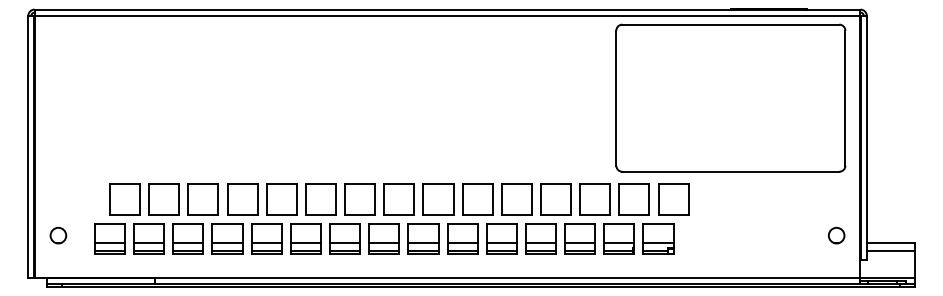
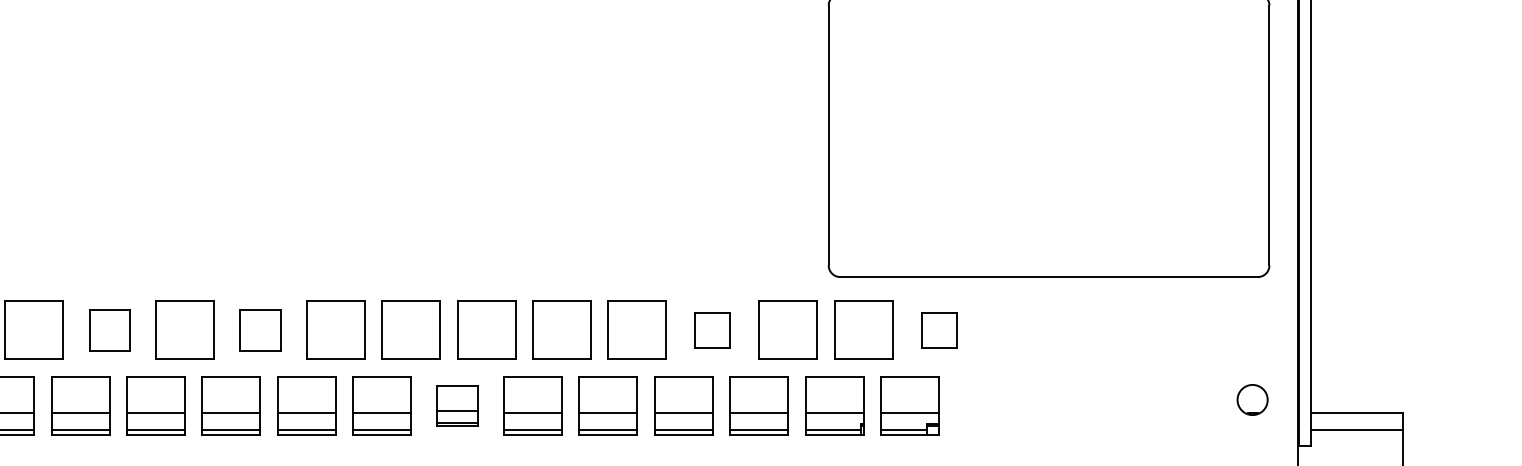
part: (242, 199) -> (109, 330), size x0.7
part: (320, 199) -> (259, 330), size x0.7
part: (555, 199) -> (711, 330), size x0.6
part: (673, 199) -> (938, 330), size x0.6
part: (423, 238) -> (457, 405), size x0.7

